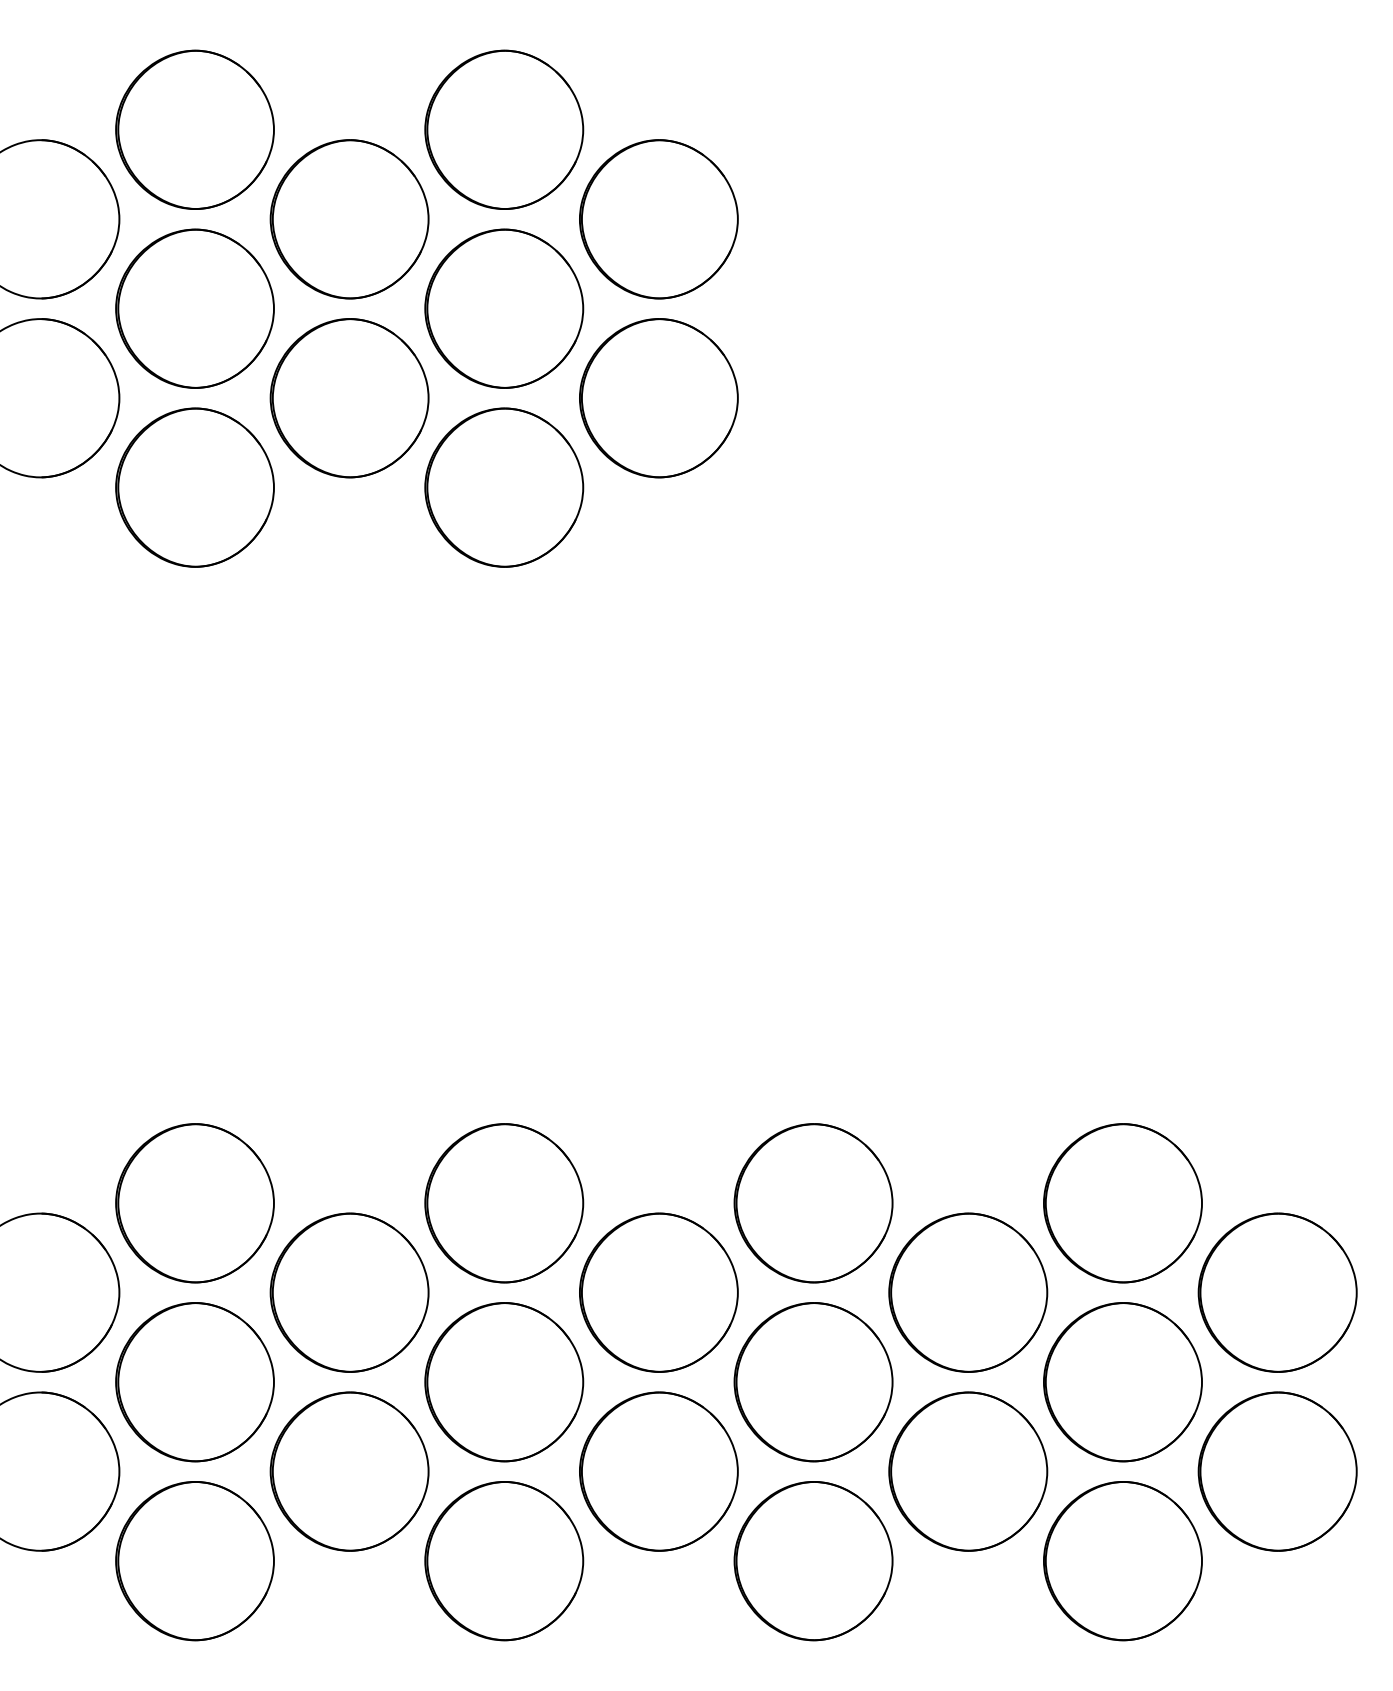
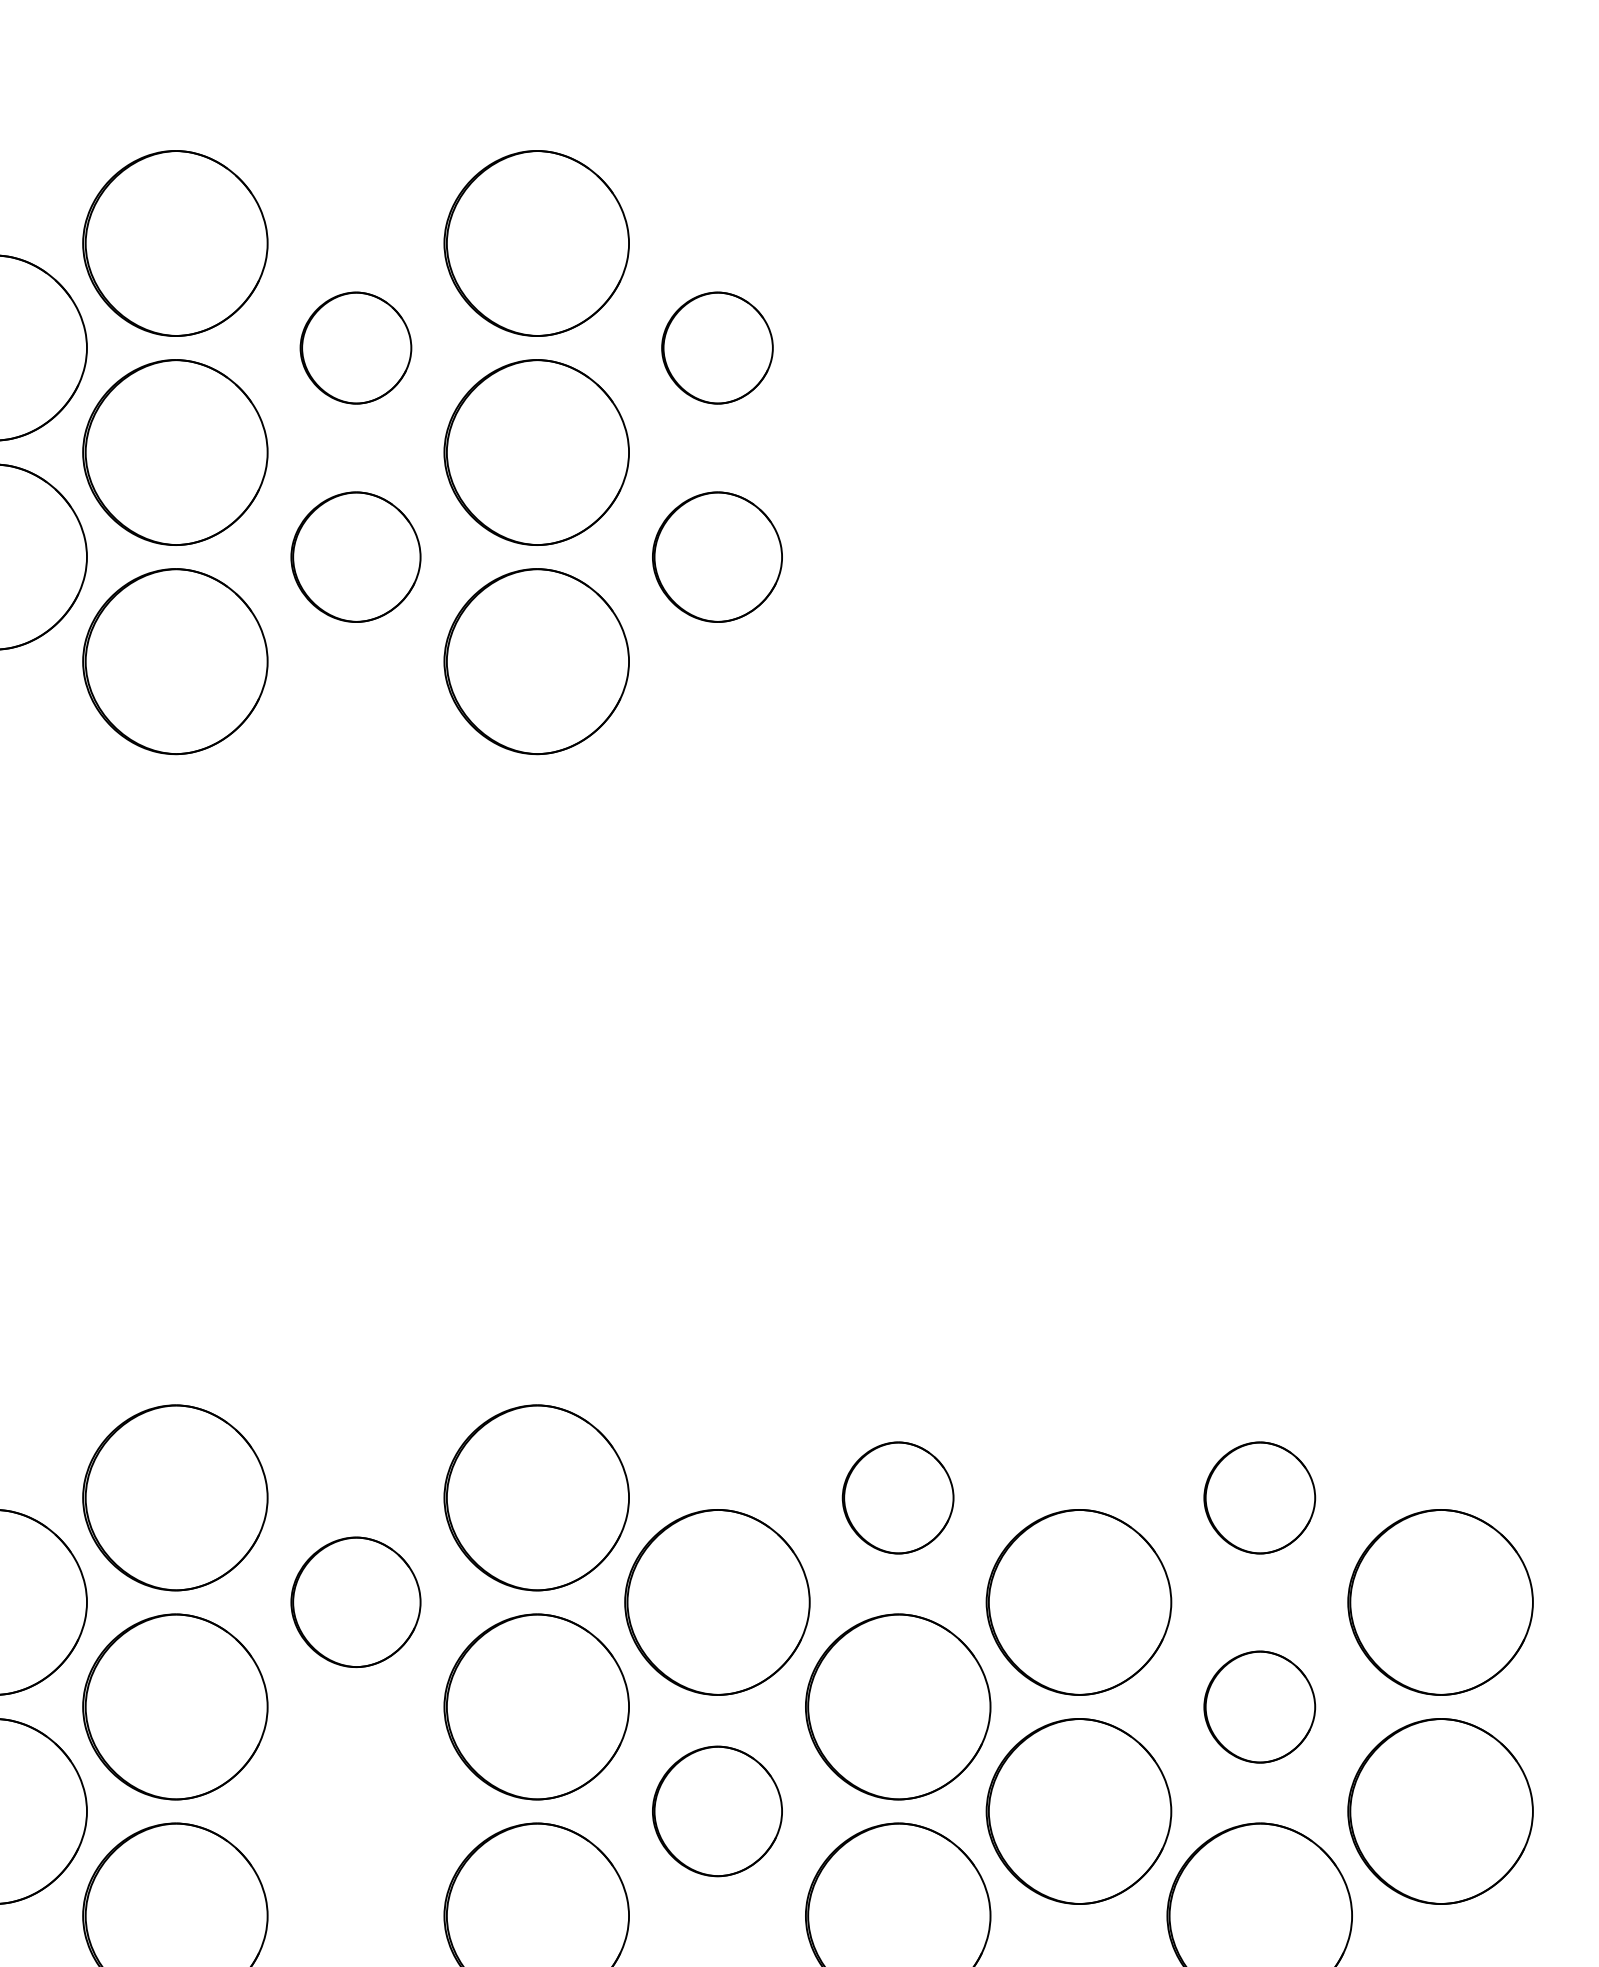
part: (349, 219) -> (355, 348), size x0.6
part: (658, 219) -> (716, 348), size x0.6
part: (349, 398) -> (355, 557), size x0.7
part: (658, 398) -> (716, 557), size x0.7
part: (813, 1203) -> (898, 1498), size x0.6
part: (1122, 1203) -> (1259, 1498), size x0.6
part: (349, 1292) -> (355, 1602), size x0.7
part: (1122, 1382) -> (1259, 1707), size x0.6
part: (349, 1471) -> (355, 1811), removed
part: (658, 1471) -> (716, 1811), size x0.7

